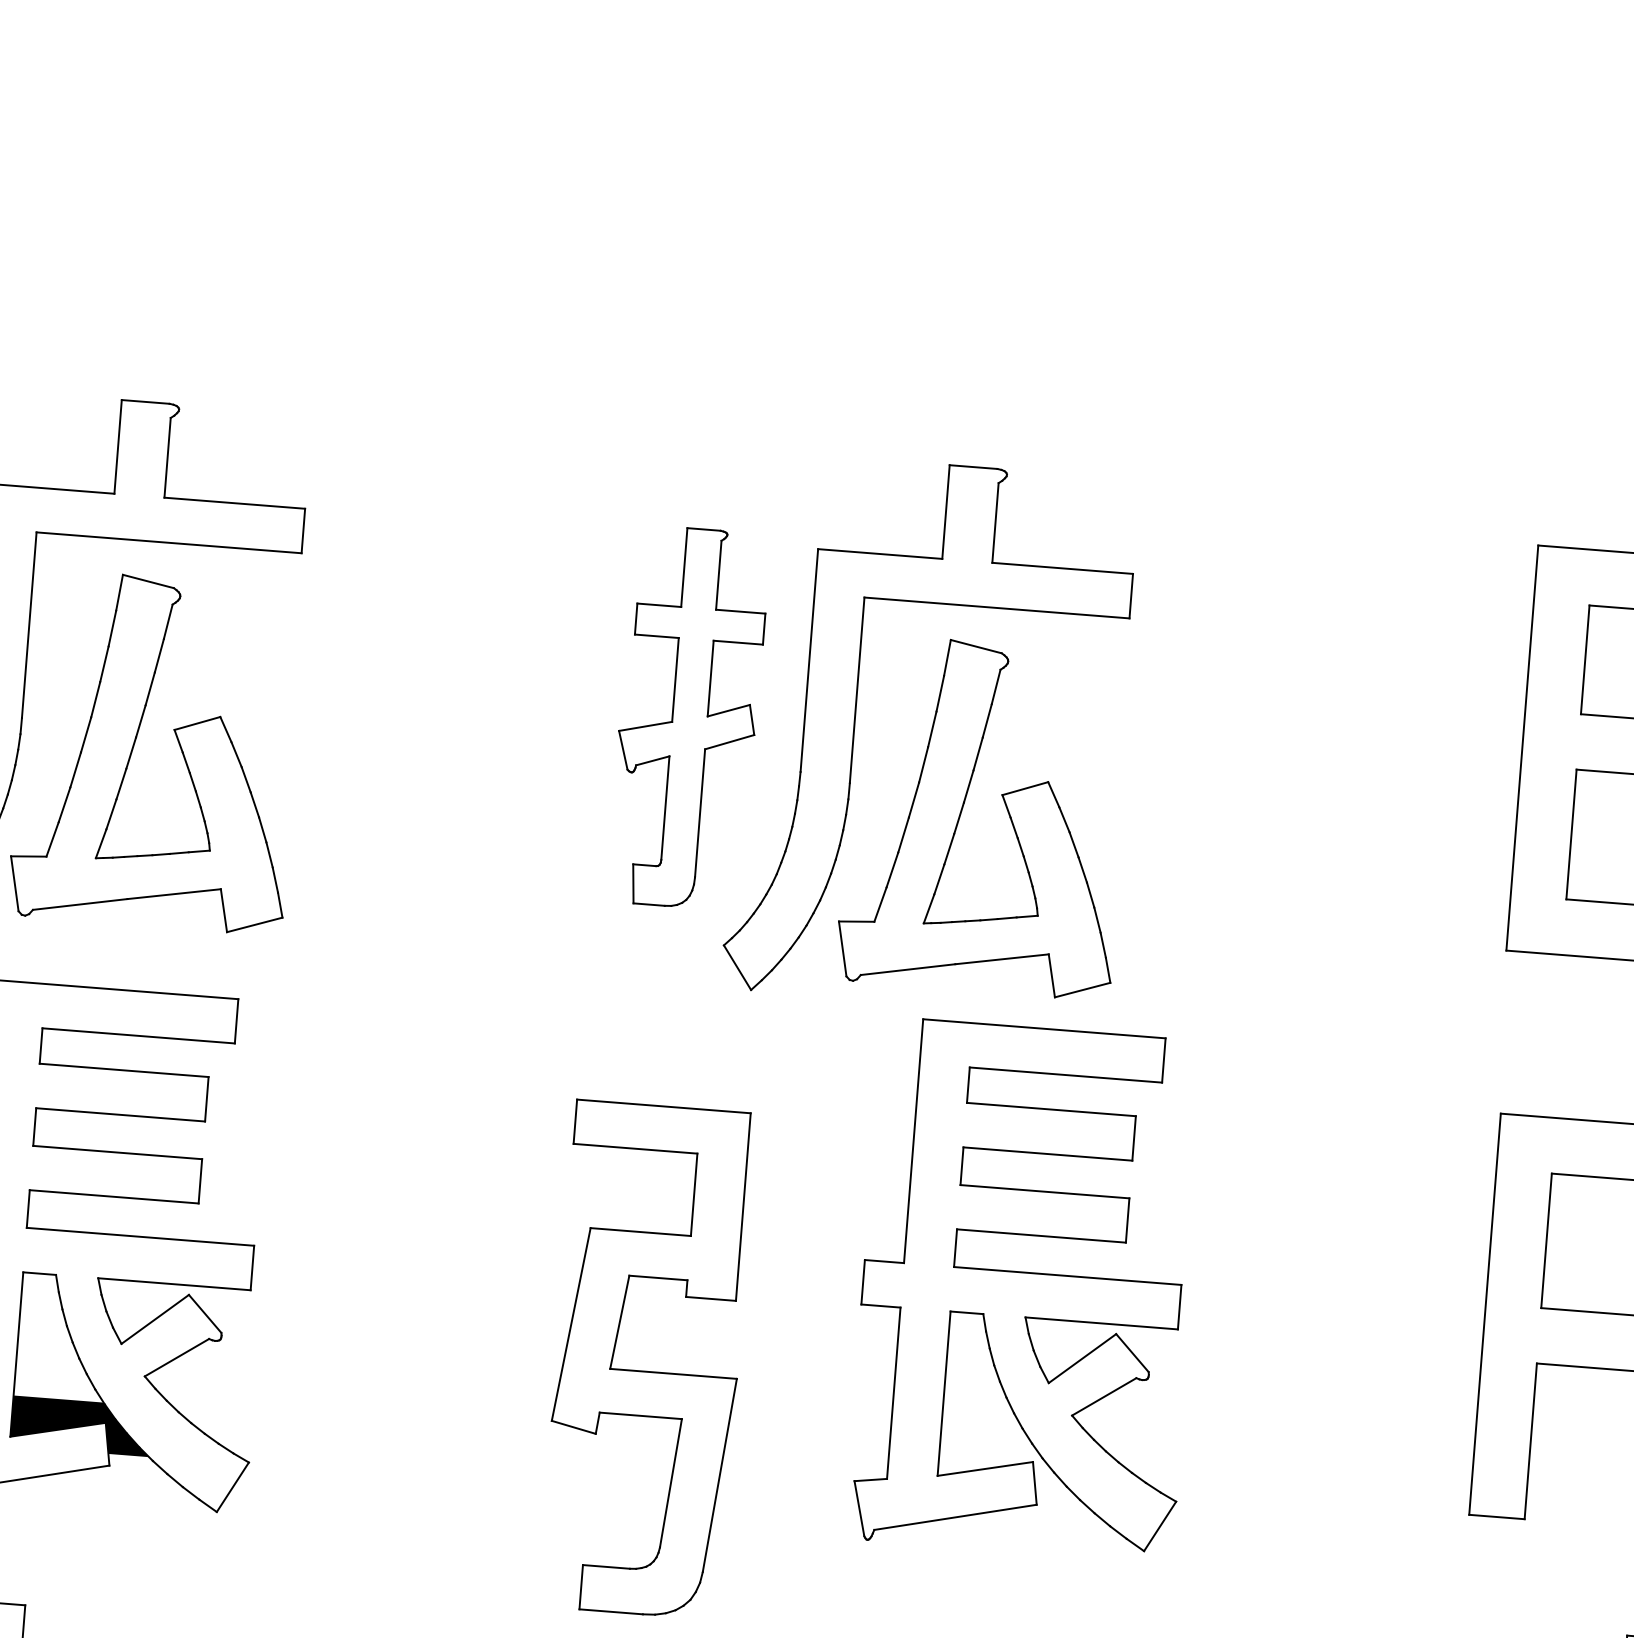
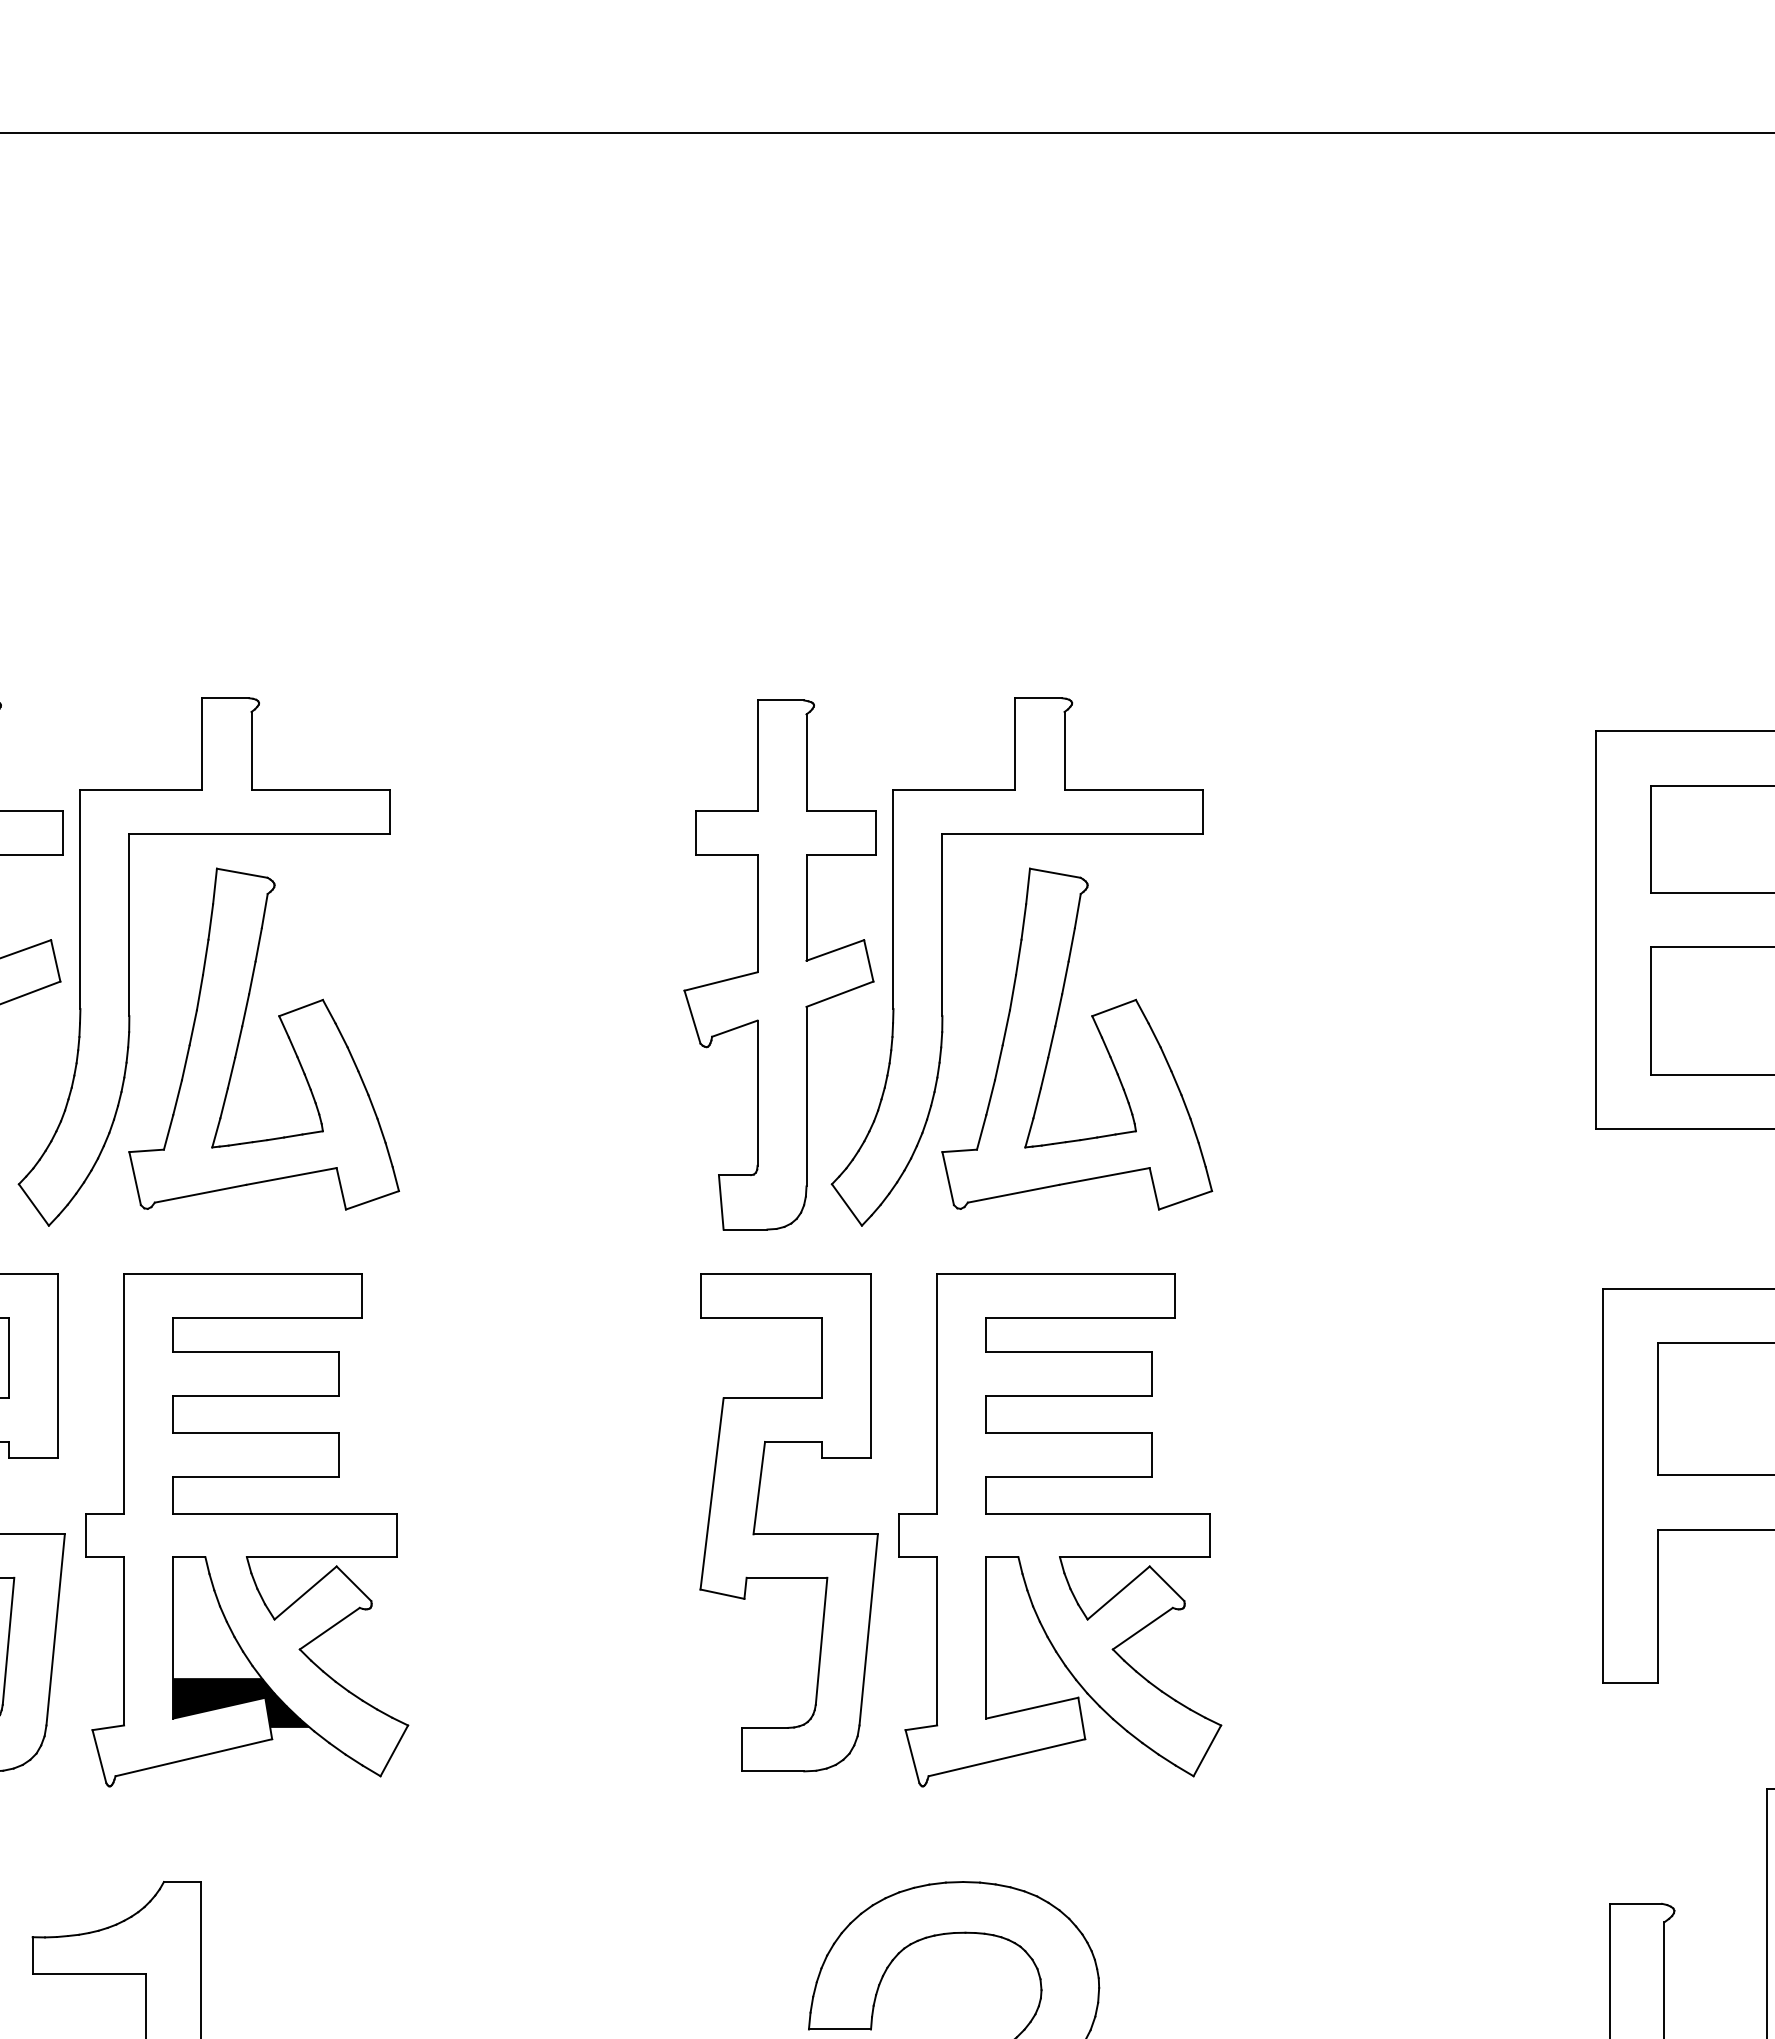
part: (688, 717) -> (779, 964), size x1.43
part: (1028, 1290) -> (1060, 1530), moved
part: (645, 1370) -> (788, 1533), moved

